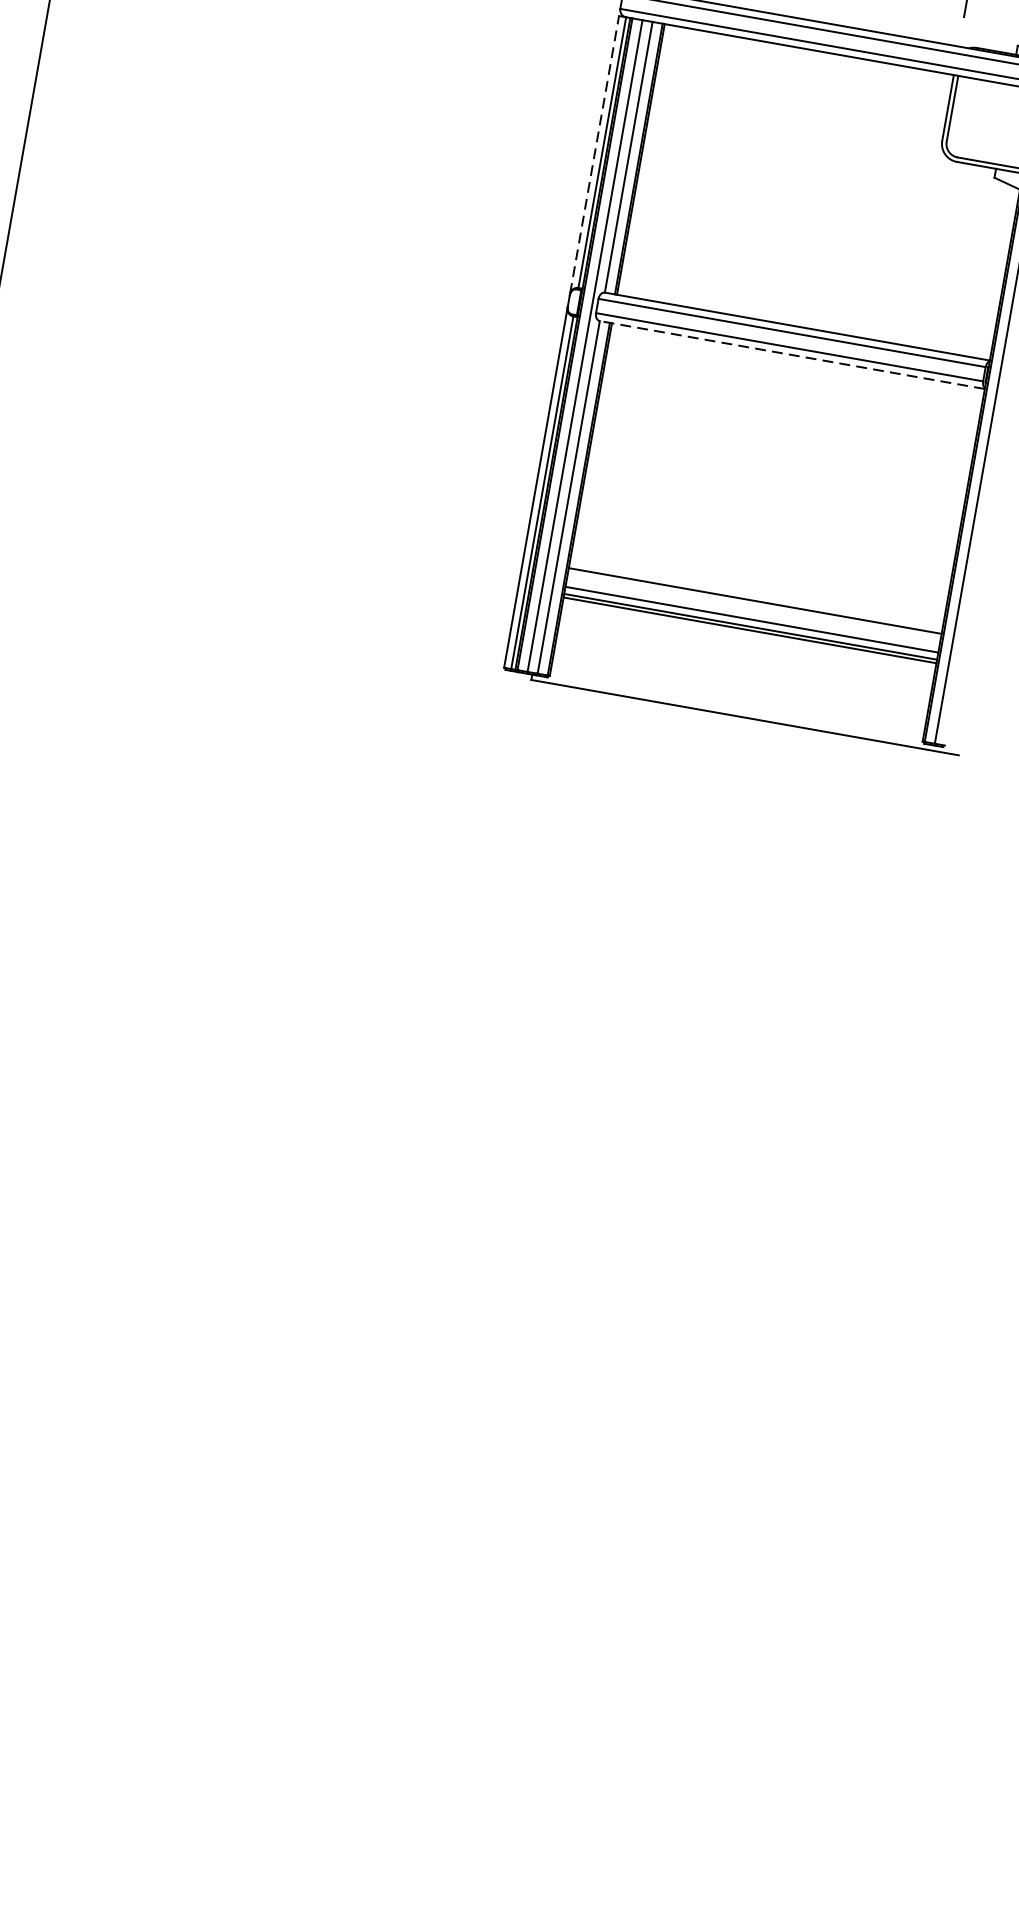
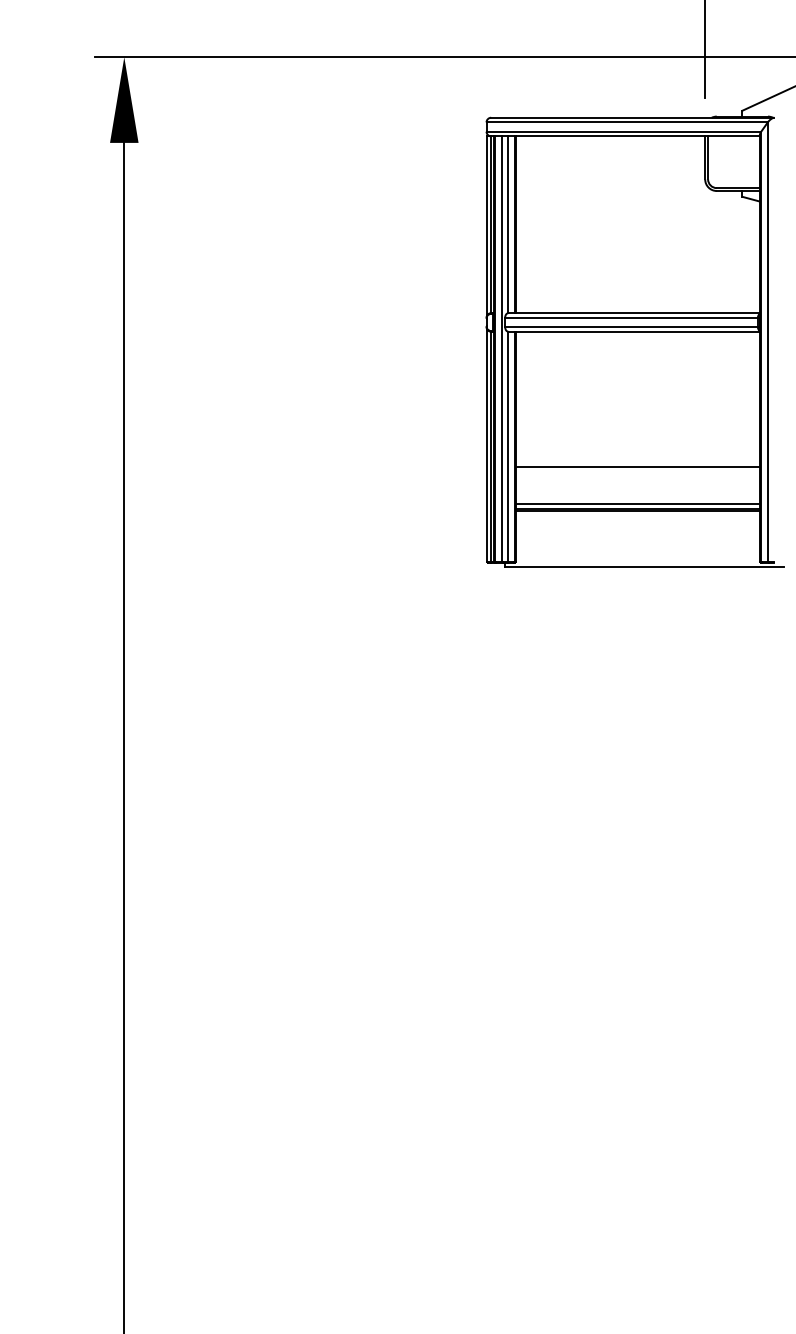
line: (594, 155) -> (486, 227), dashed -> solid
line: (792, 354) -> (634, 331), dashed -> solid
line: (754, 600) -> (637, 466), moved

